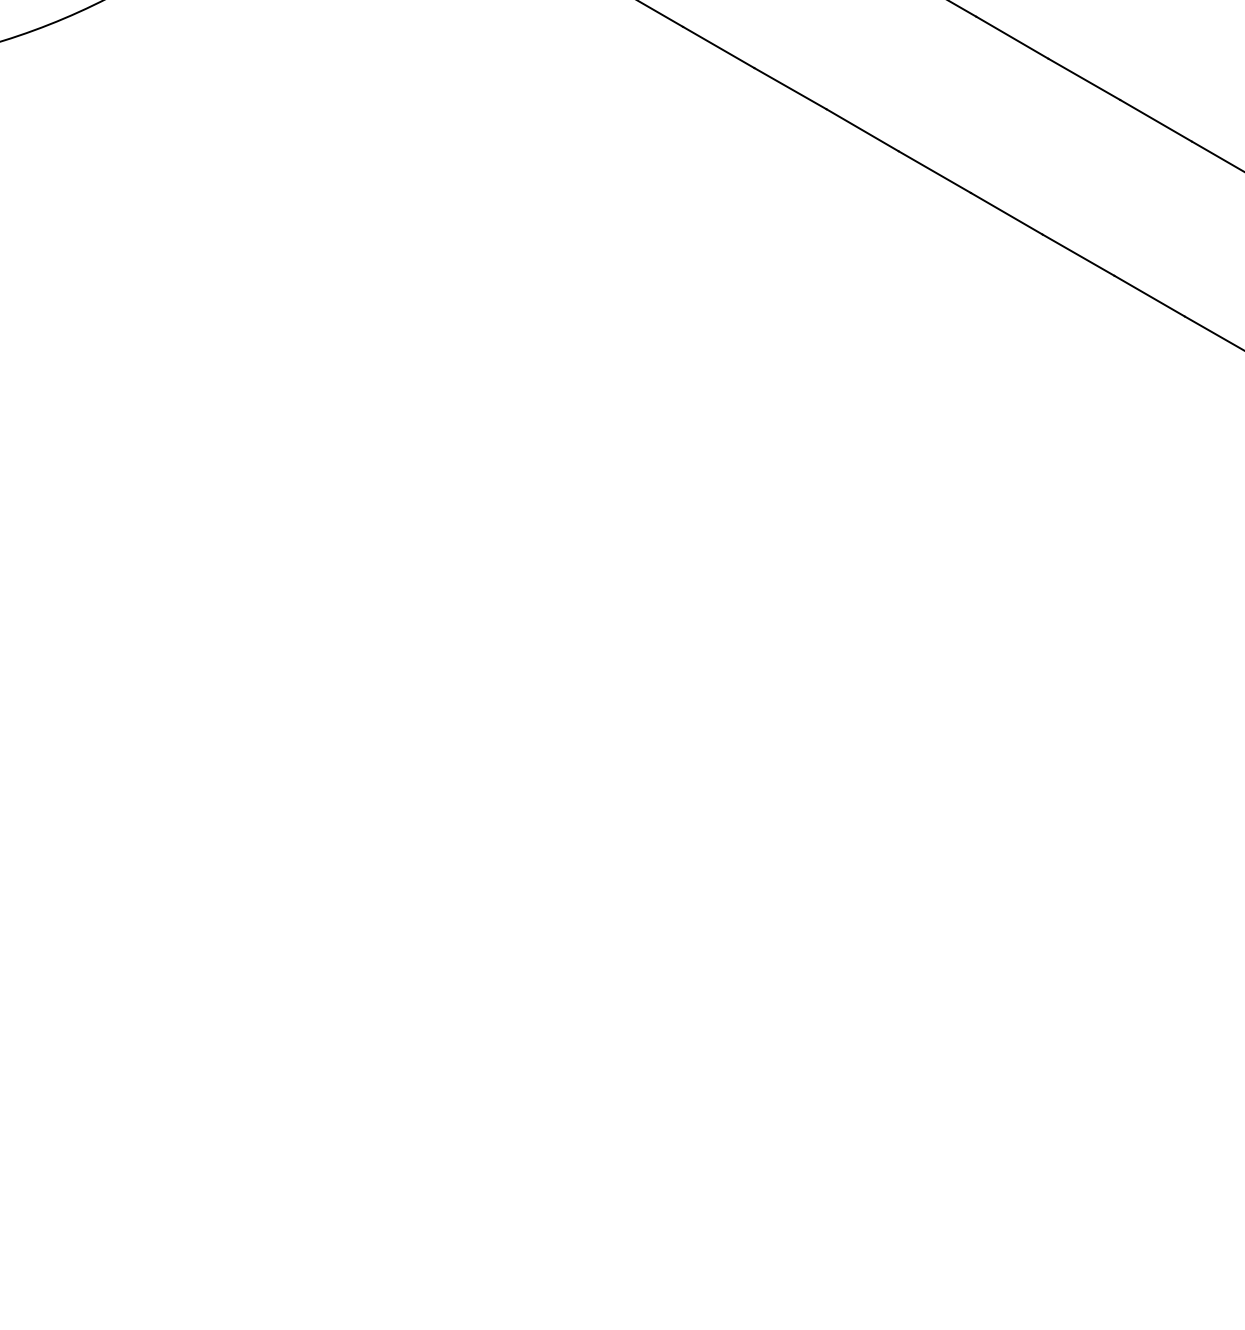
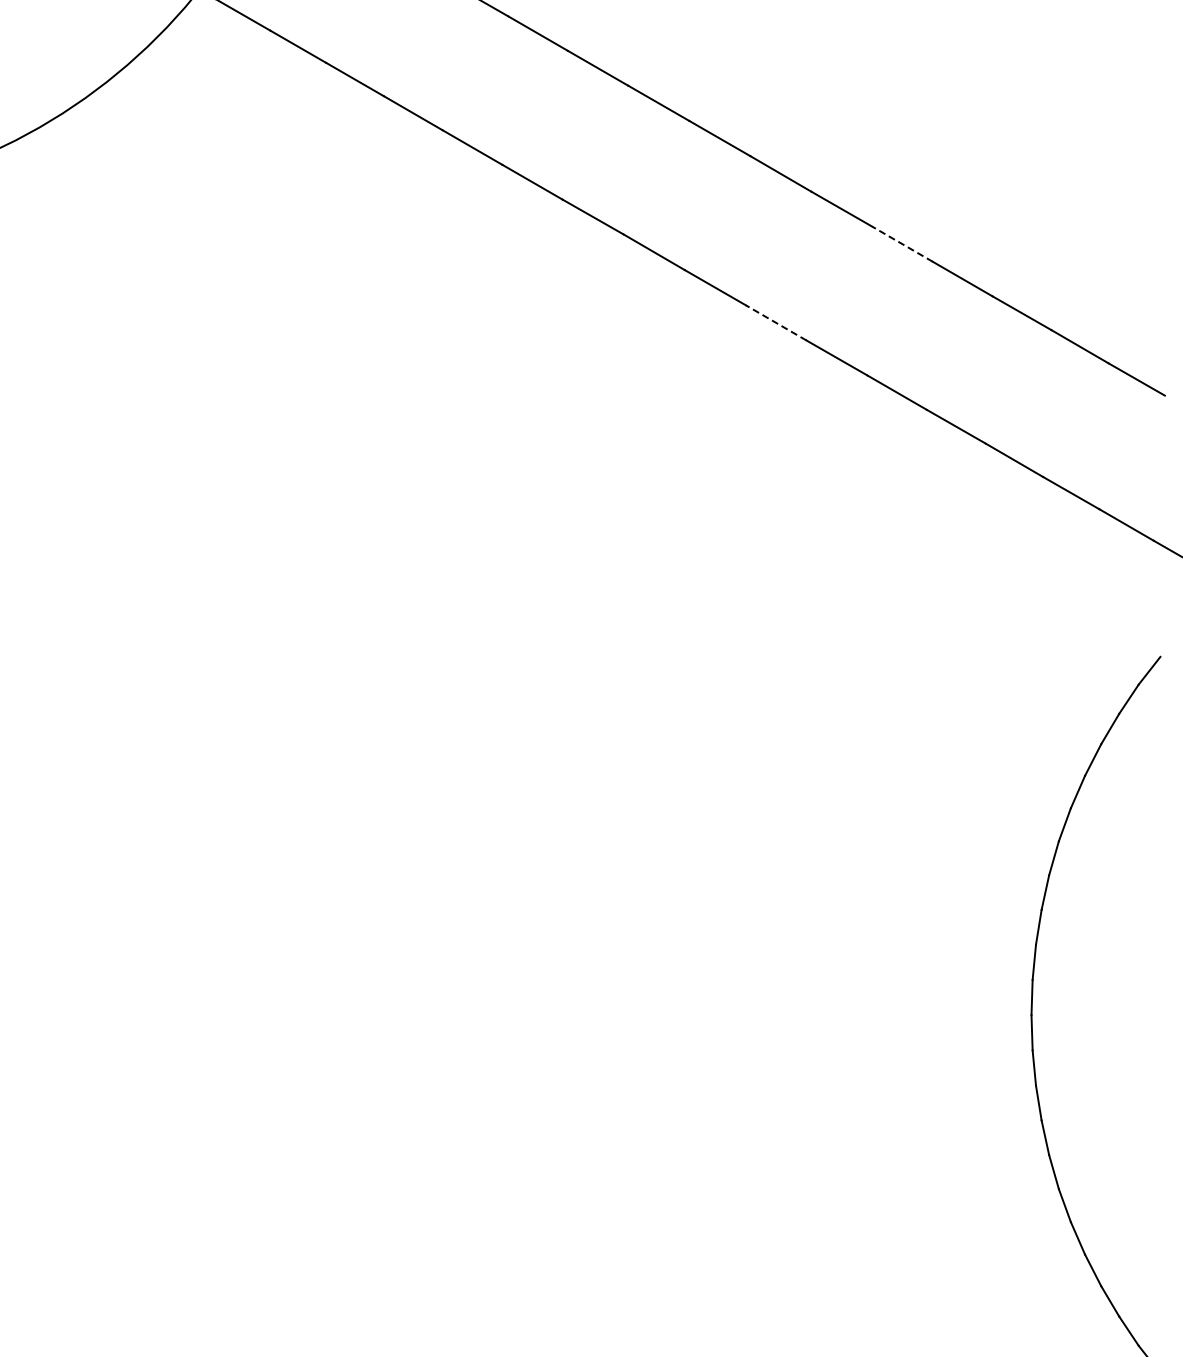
line: (1155, 119) -> (902, 243), solid -> dashed
line: (1005, 213) -> (775, 322), solid -> dashed

